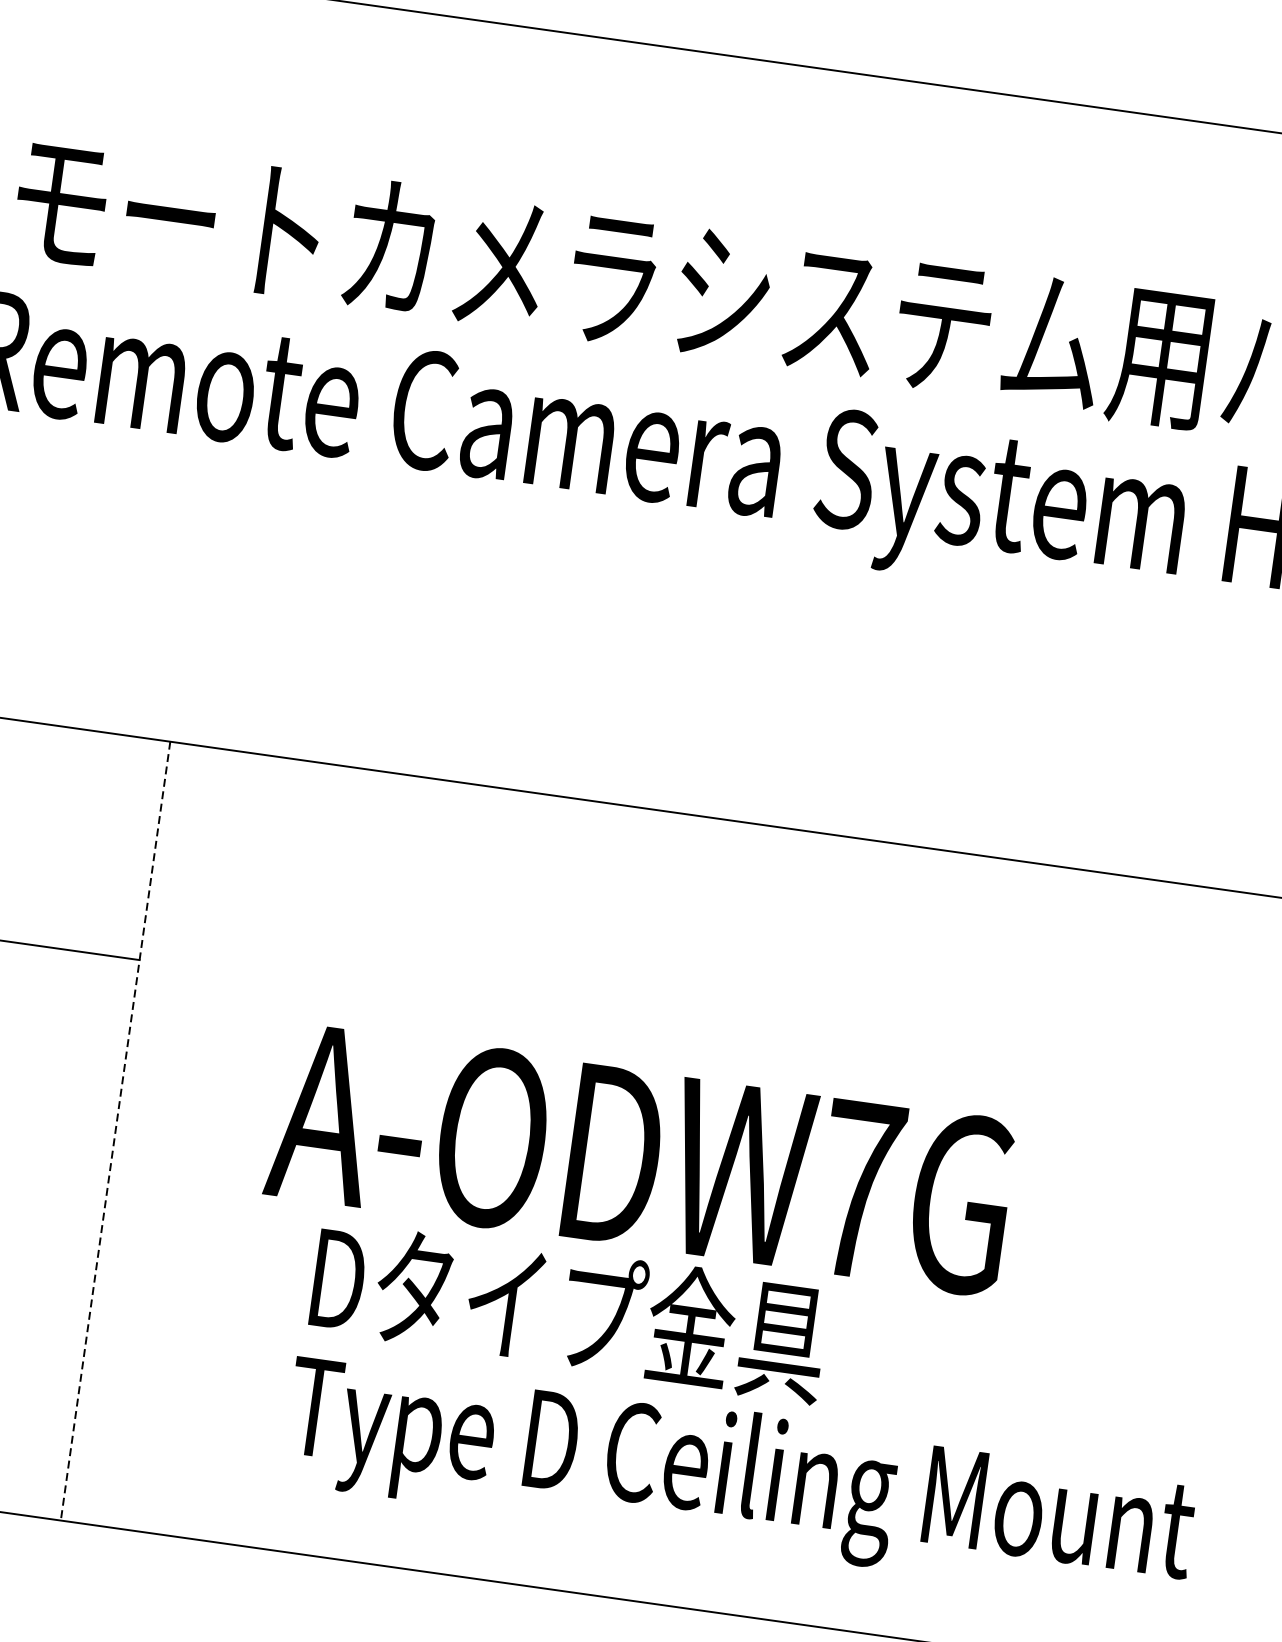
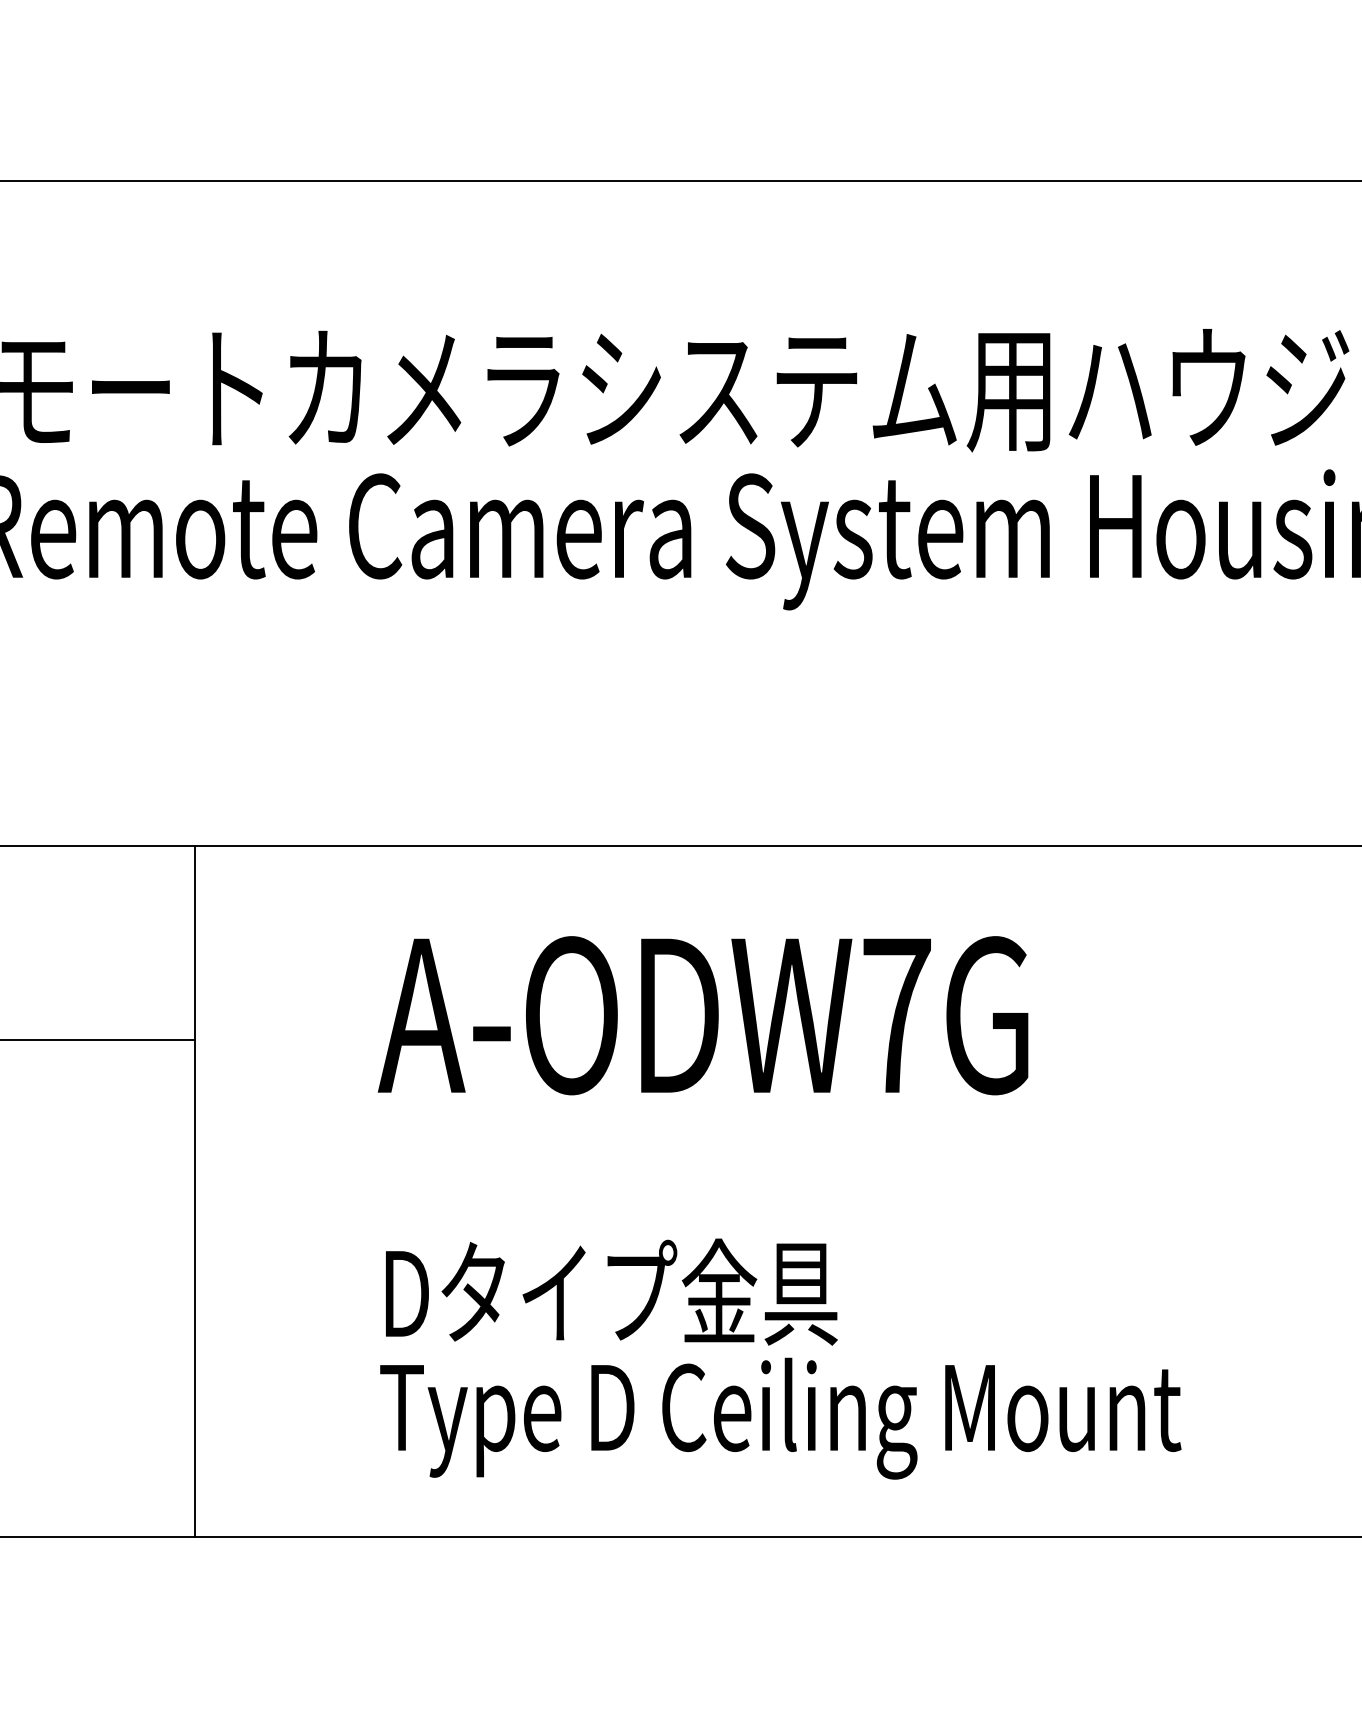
line: (115, 1130) -> (194, 1191), dashed -> solid
text: (639, 1158) -> (702, 1015), moved

